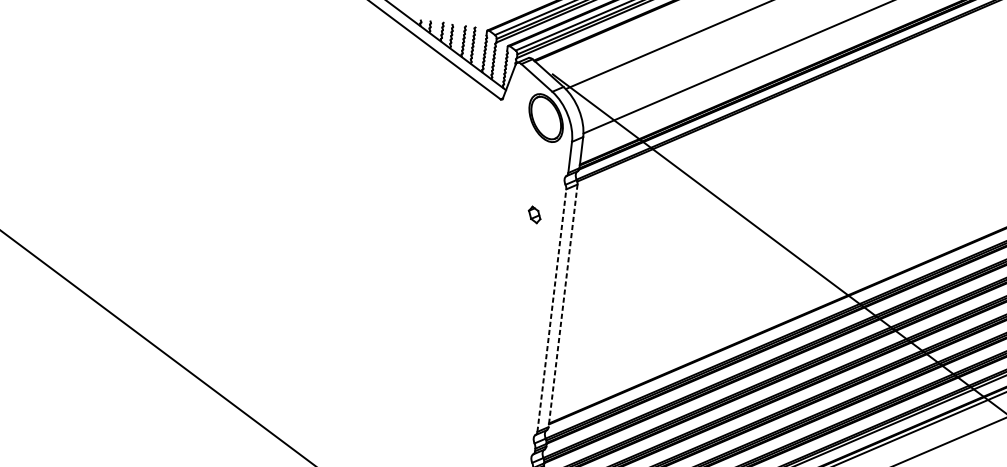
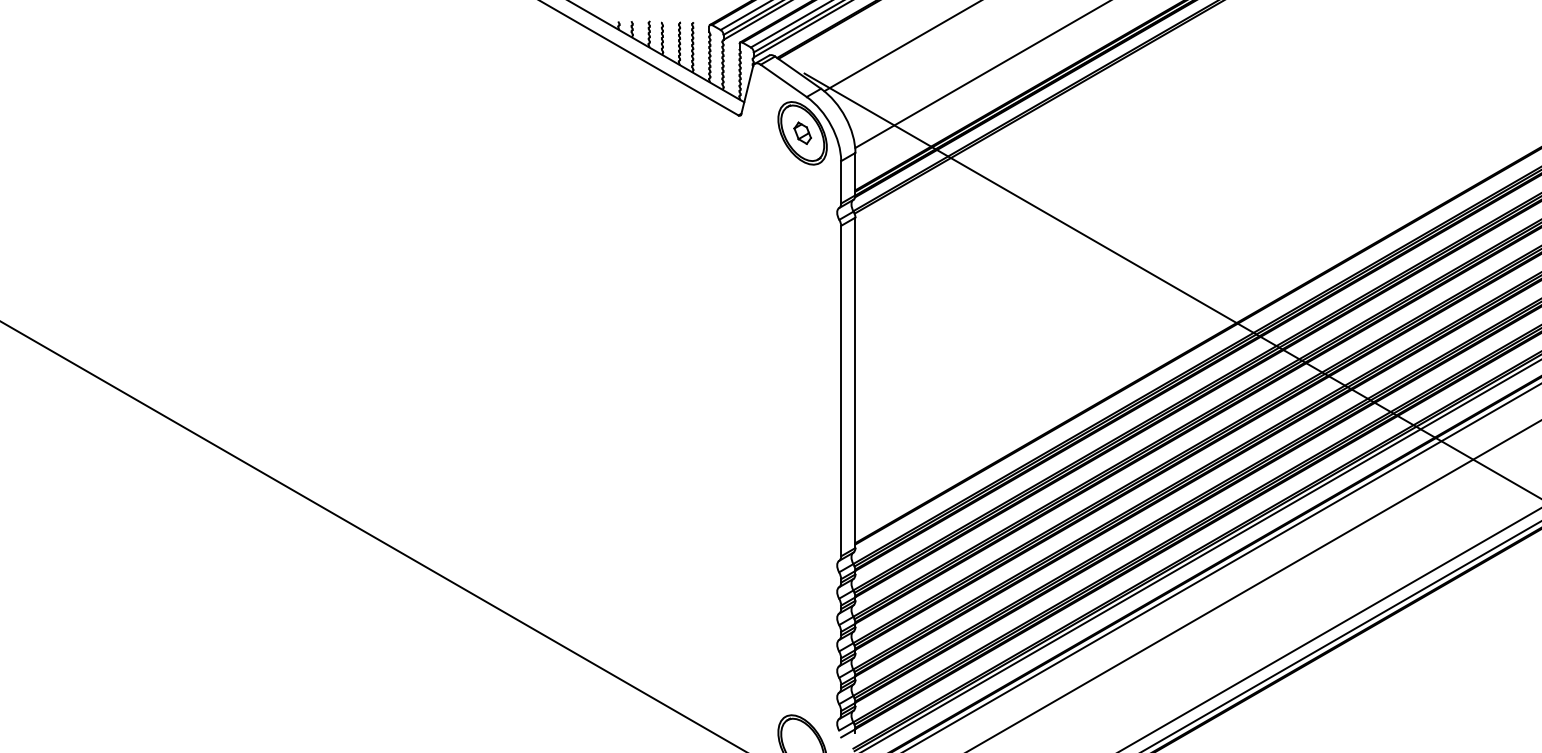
part: (534, 214) -> (802, 132), moved
line: (563, 306) -> (855, 383), dashed -> solid
line: (552, 310) -> (841, 390), dashed -> solid

